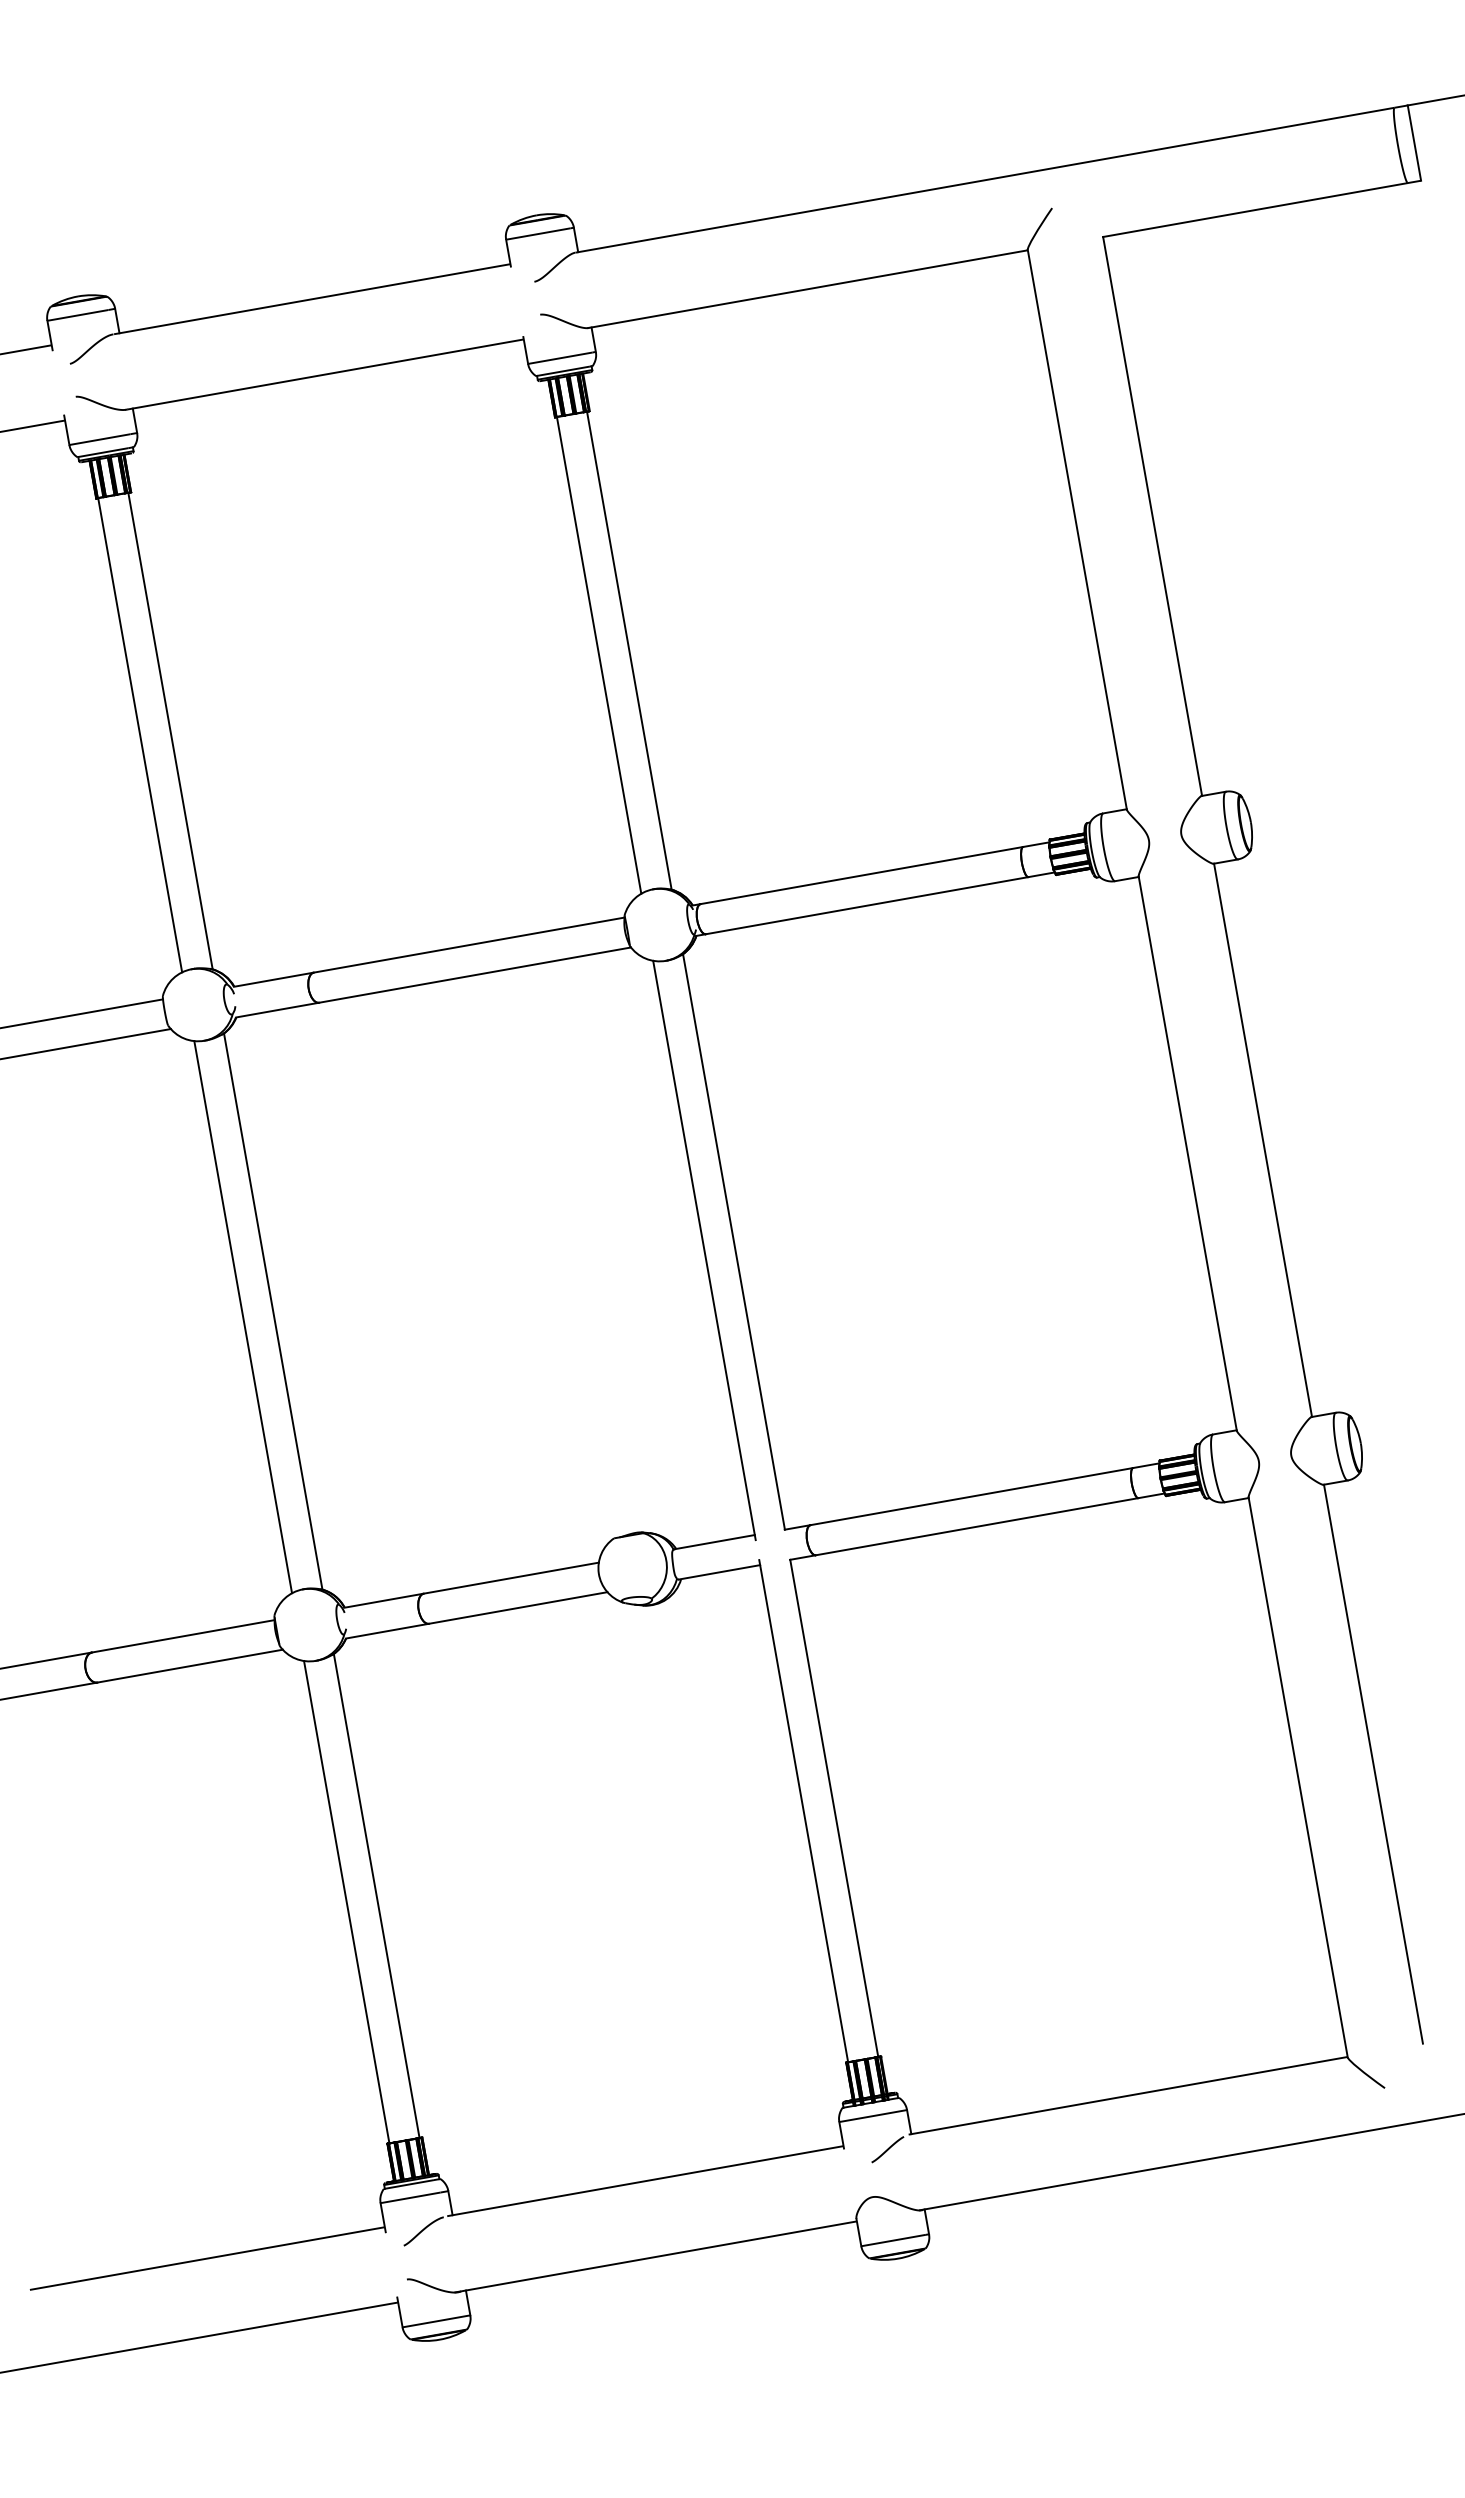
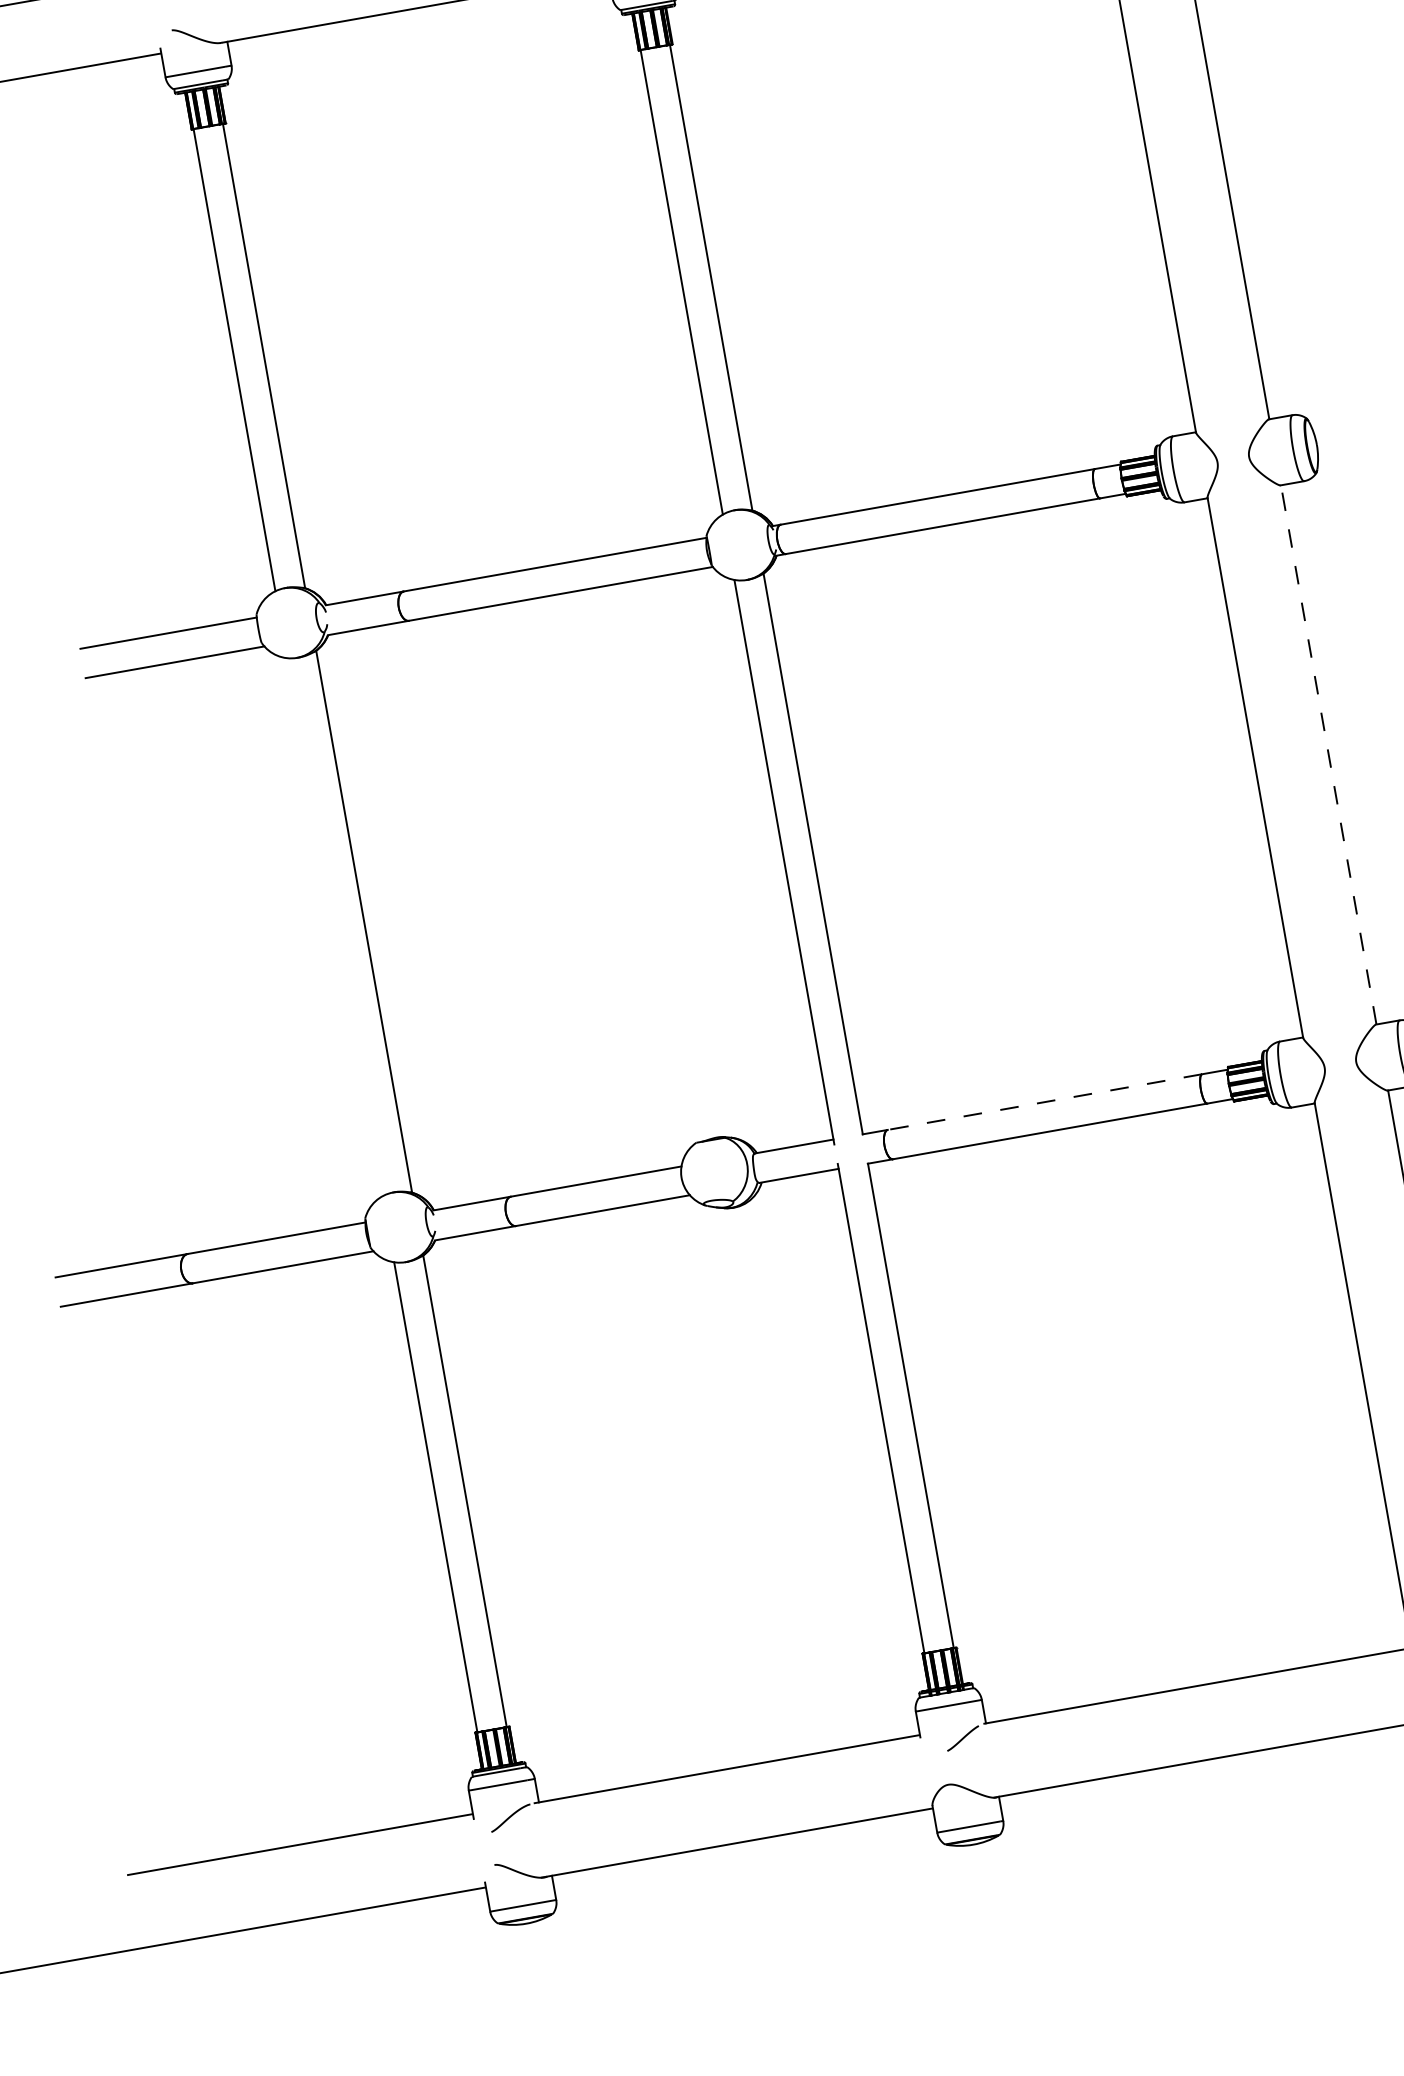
line: (1263, 1140) -> (1329, 755), solid -> dashed
line: (243, 1317) -> (335, 927), removed
line: (971, 1496) -> (1044, 1101), solid -> dashed

